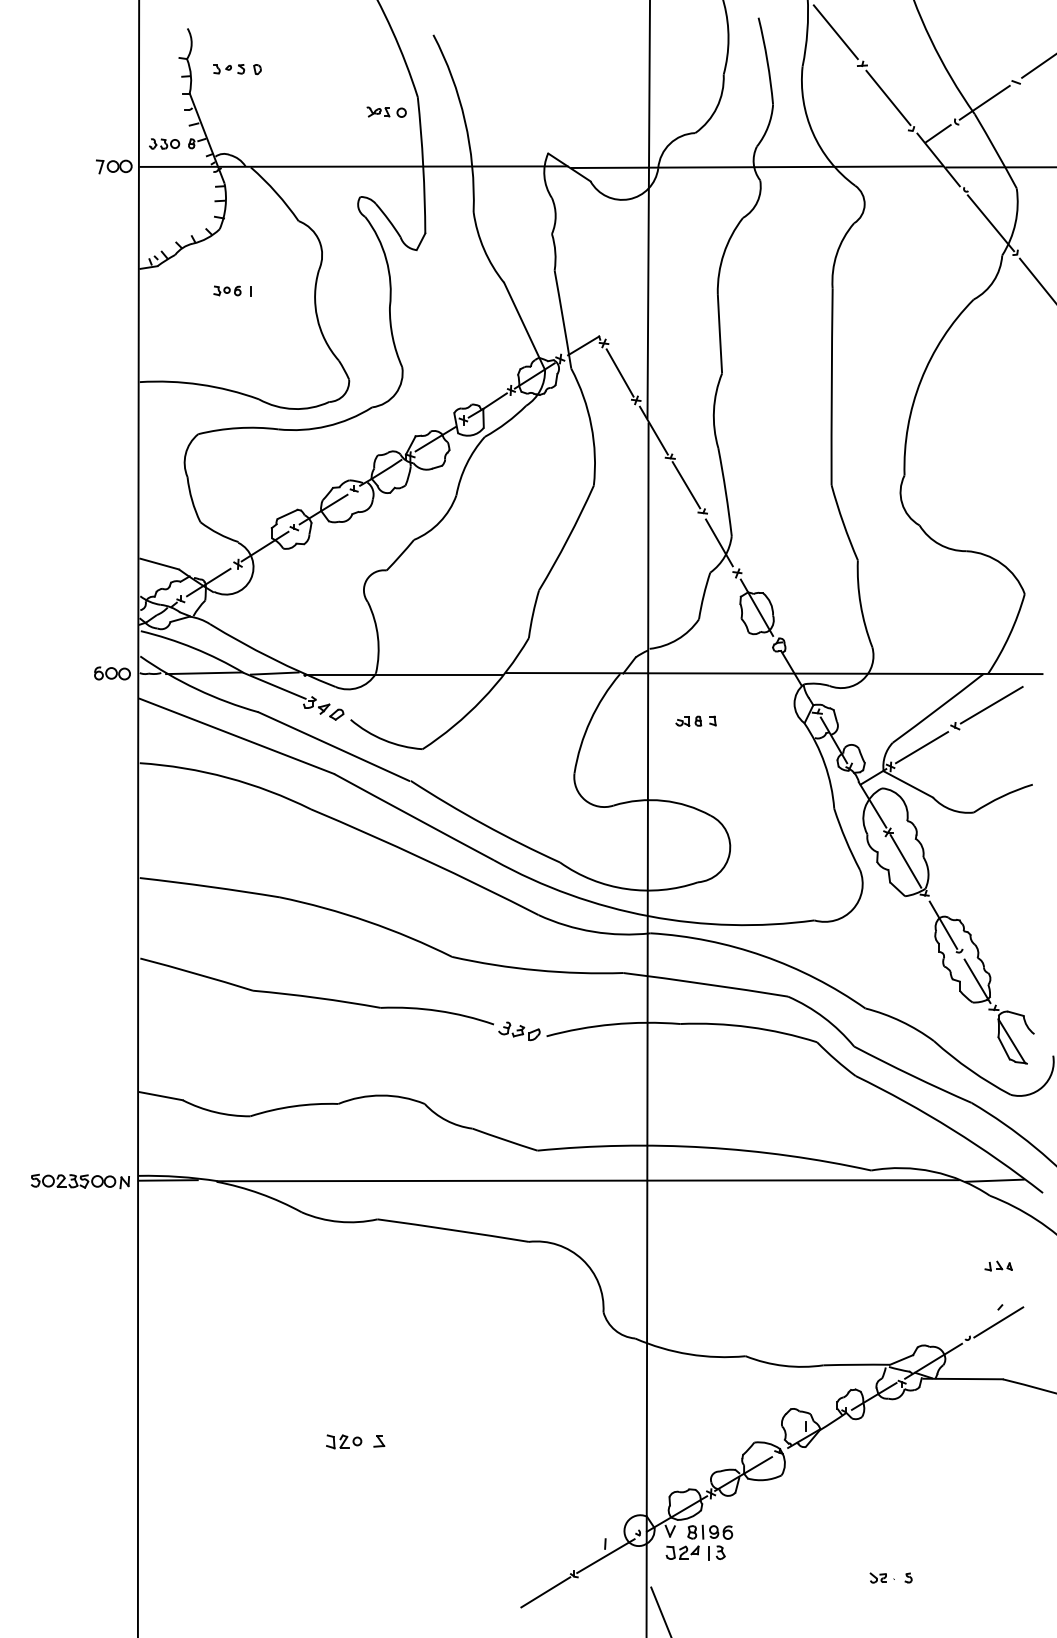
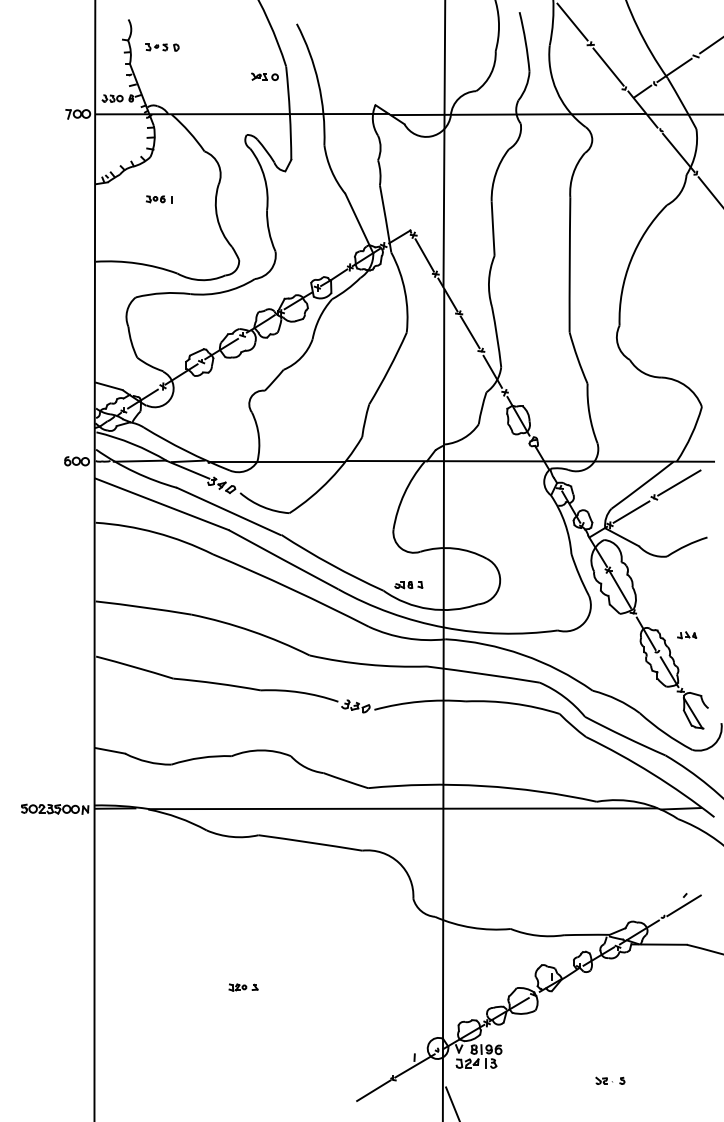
part: (695, 721) -> (408, 585), moved
part: (999, 1266) -> (687, 635), moved
part: (355, 1441) -> (243, 987), size x0.71

